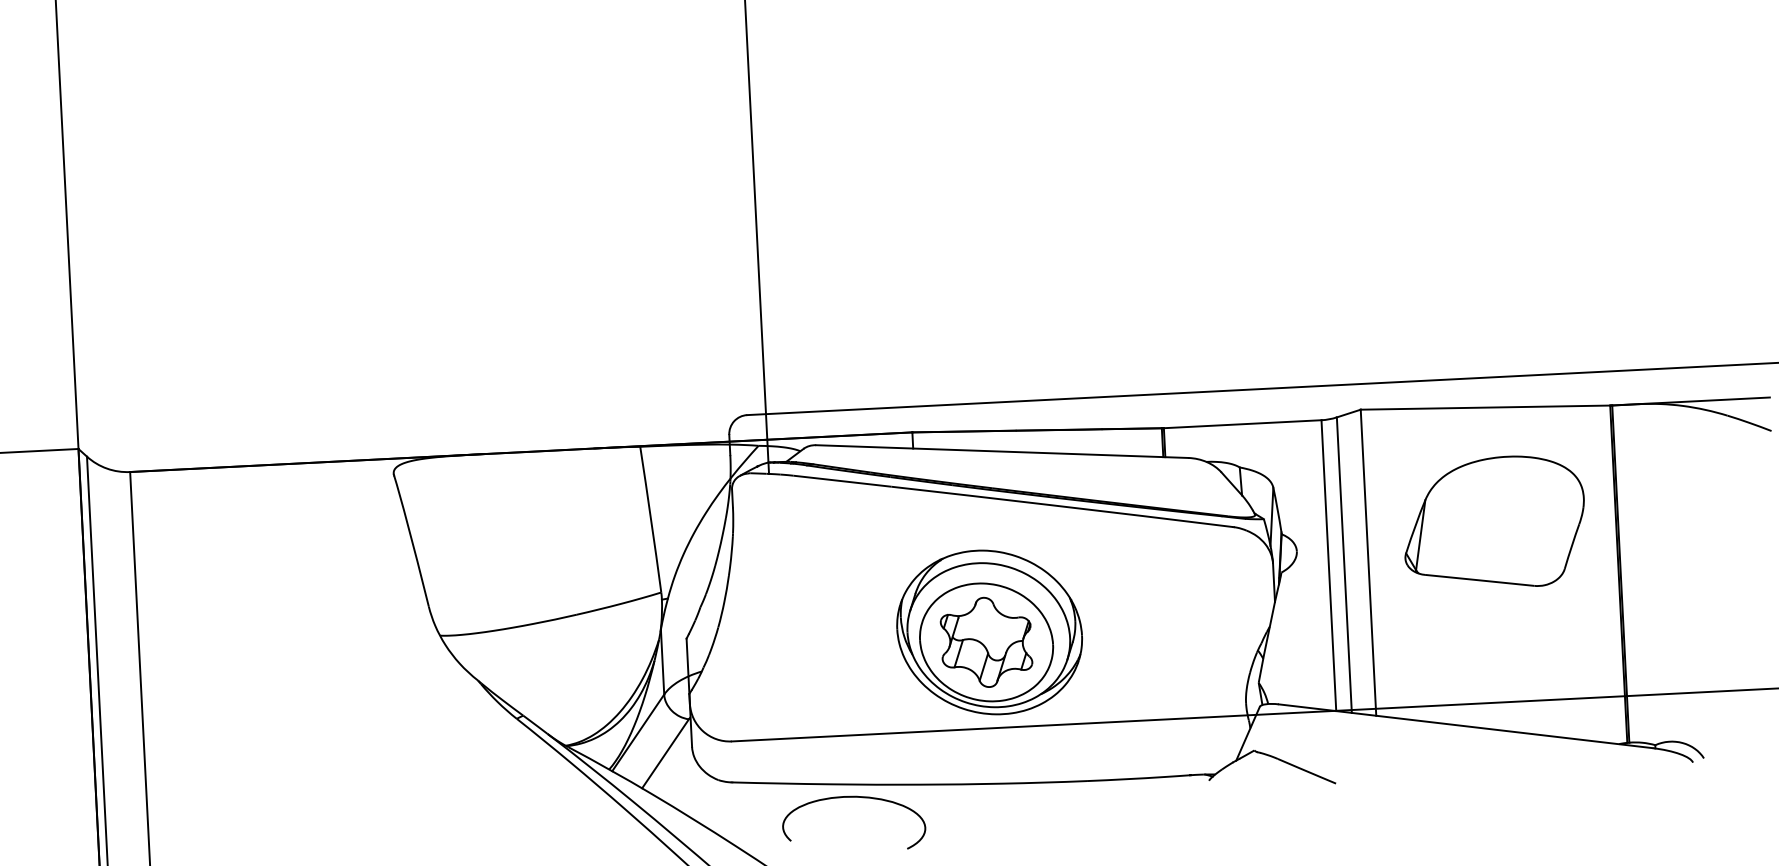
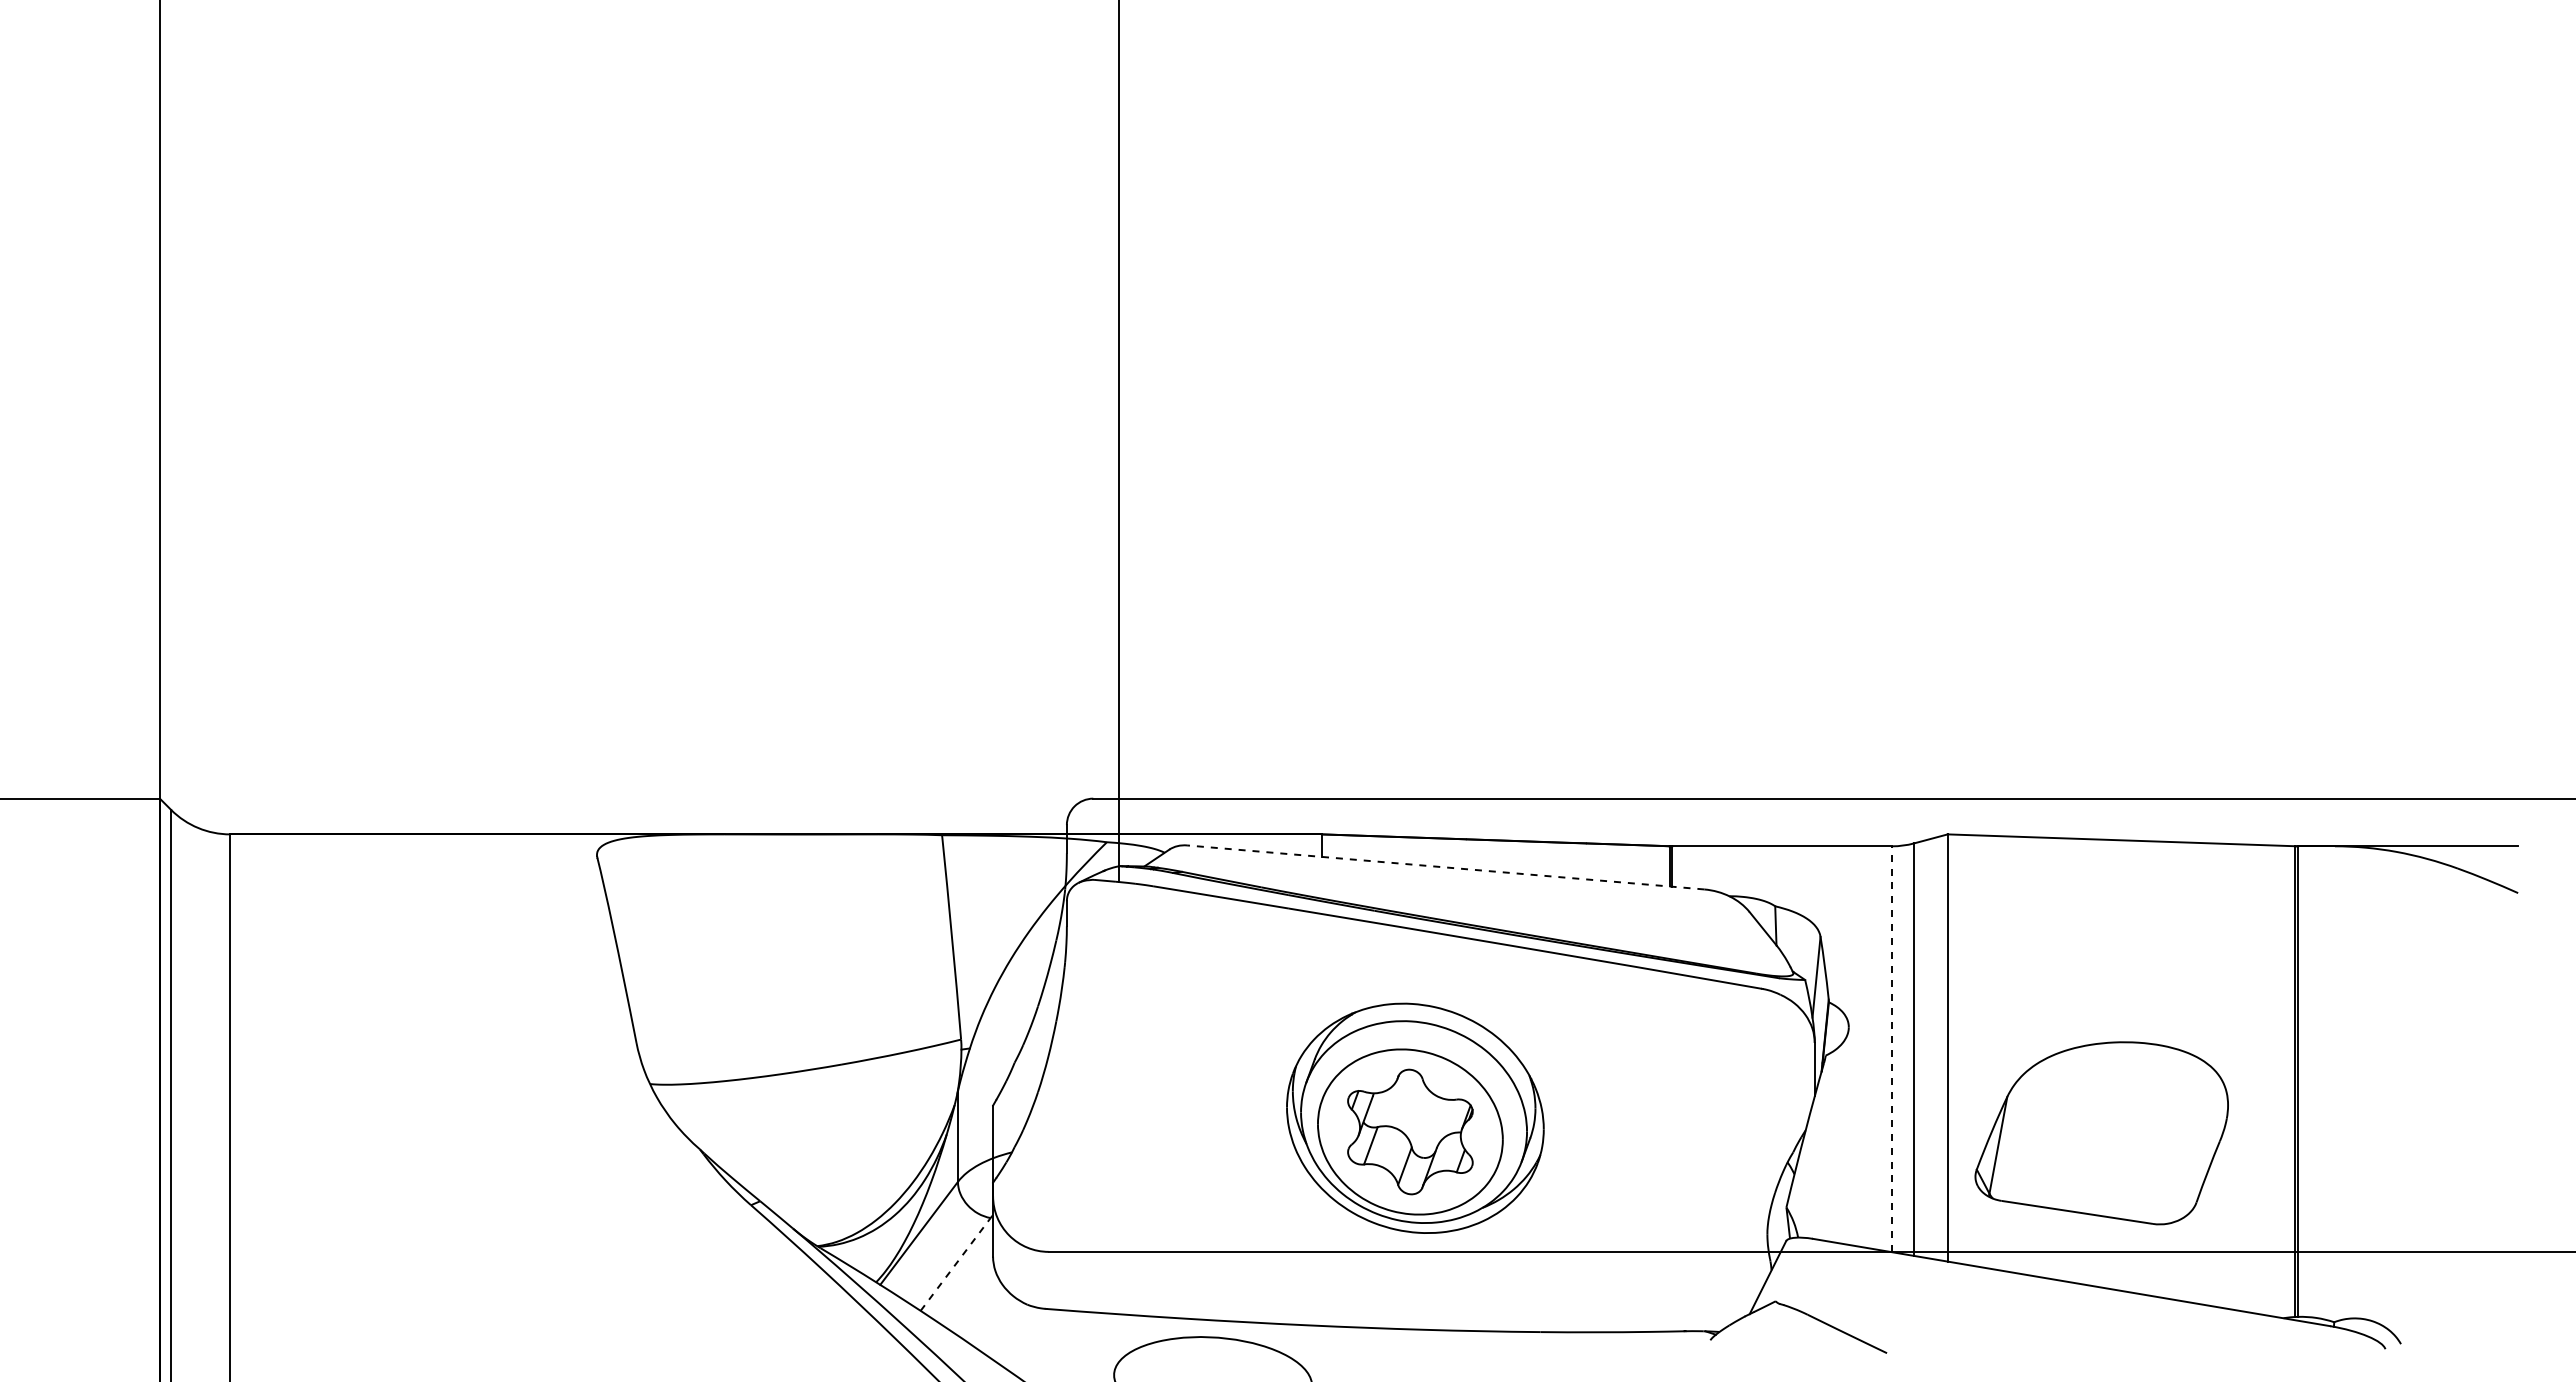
line: (1002, 451) -> (1445, 867), solid -> dashed
part: (1494, 522) -> (2101, 1133), moved
line: (1328, 565) -> (1892, 1049), solid -> dashed
line: (665, 753) -> (955, 1264), solid -> dashed

